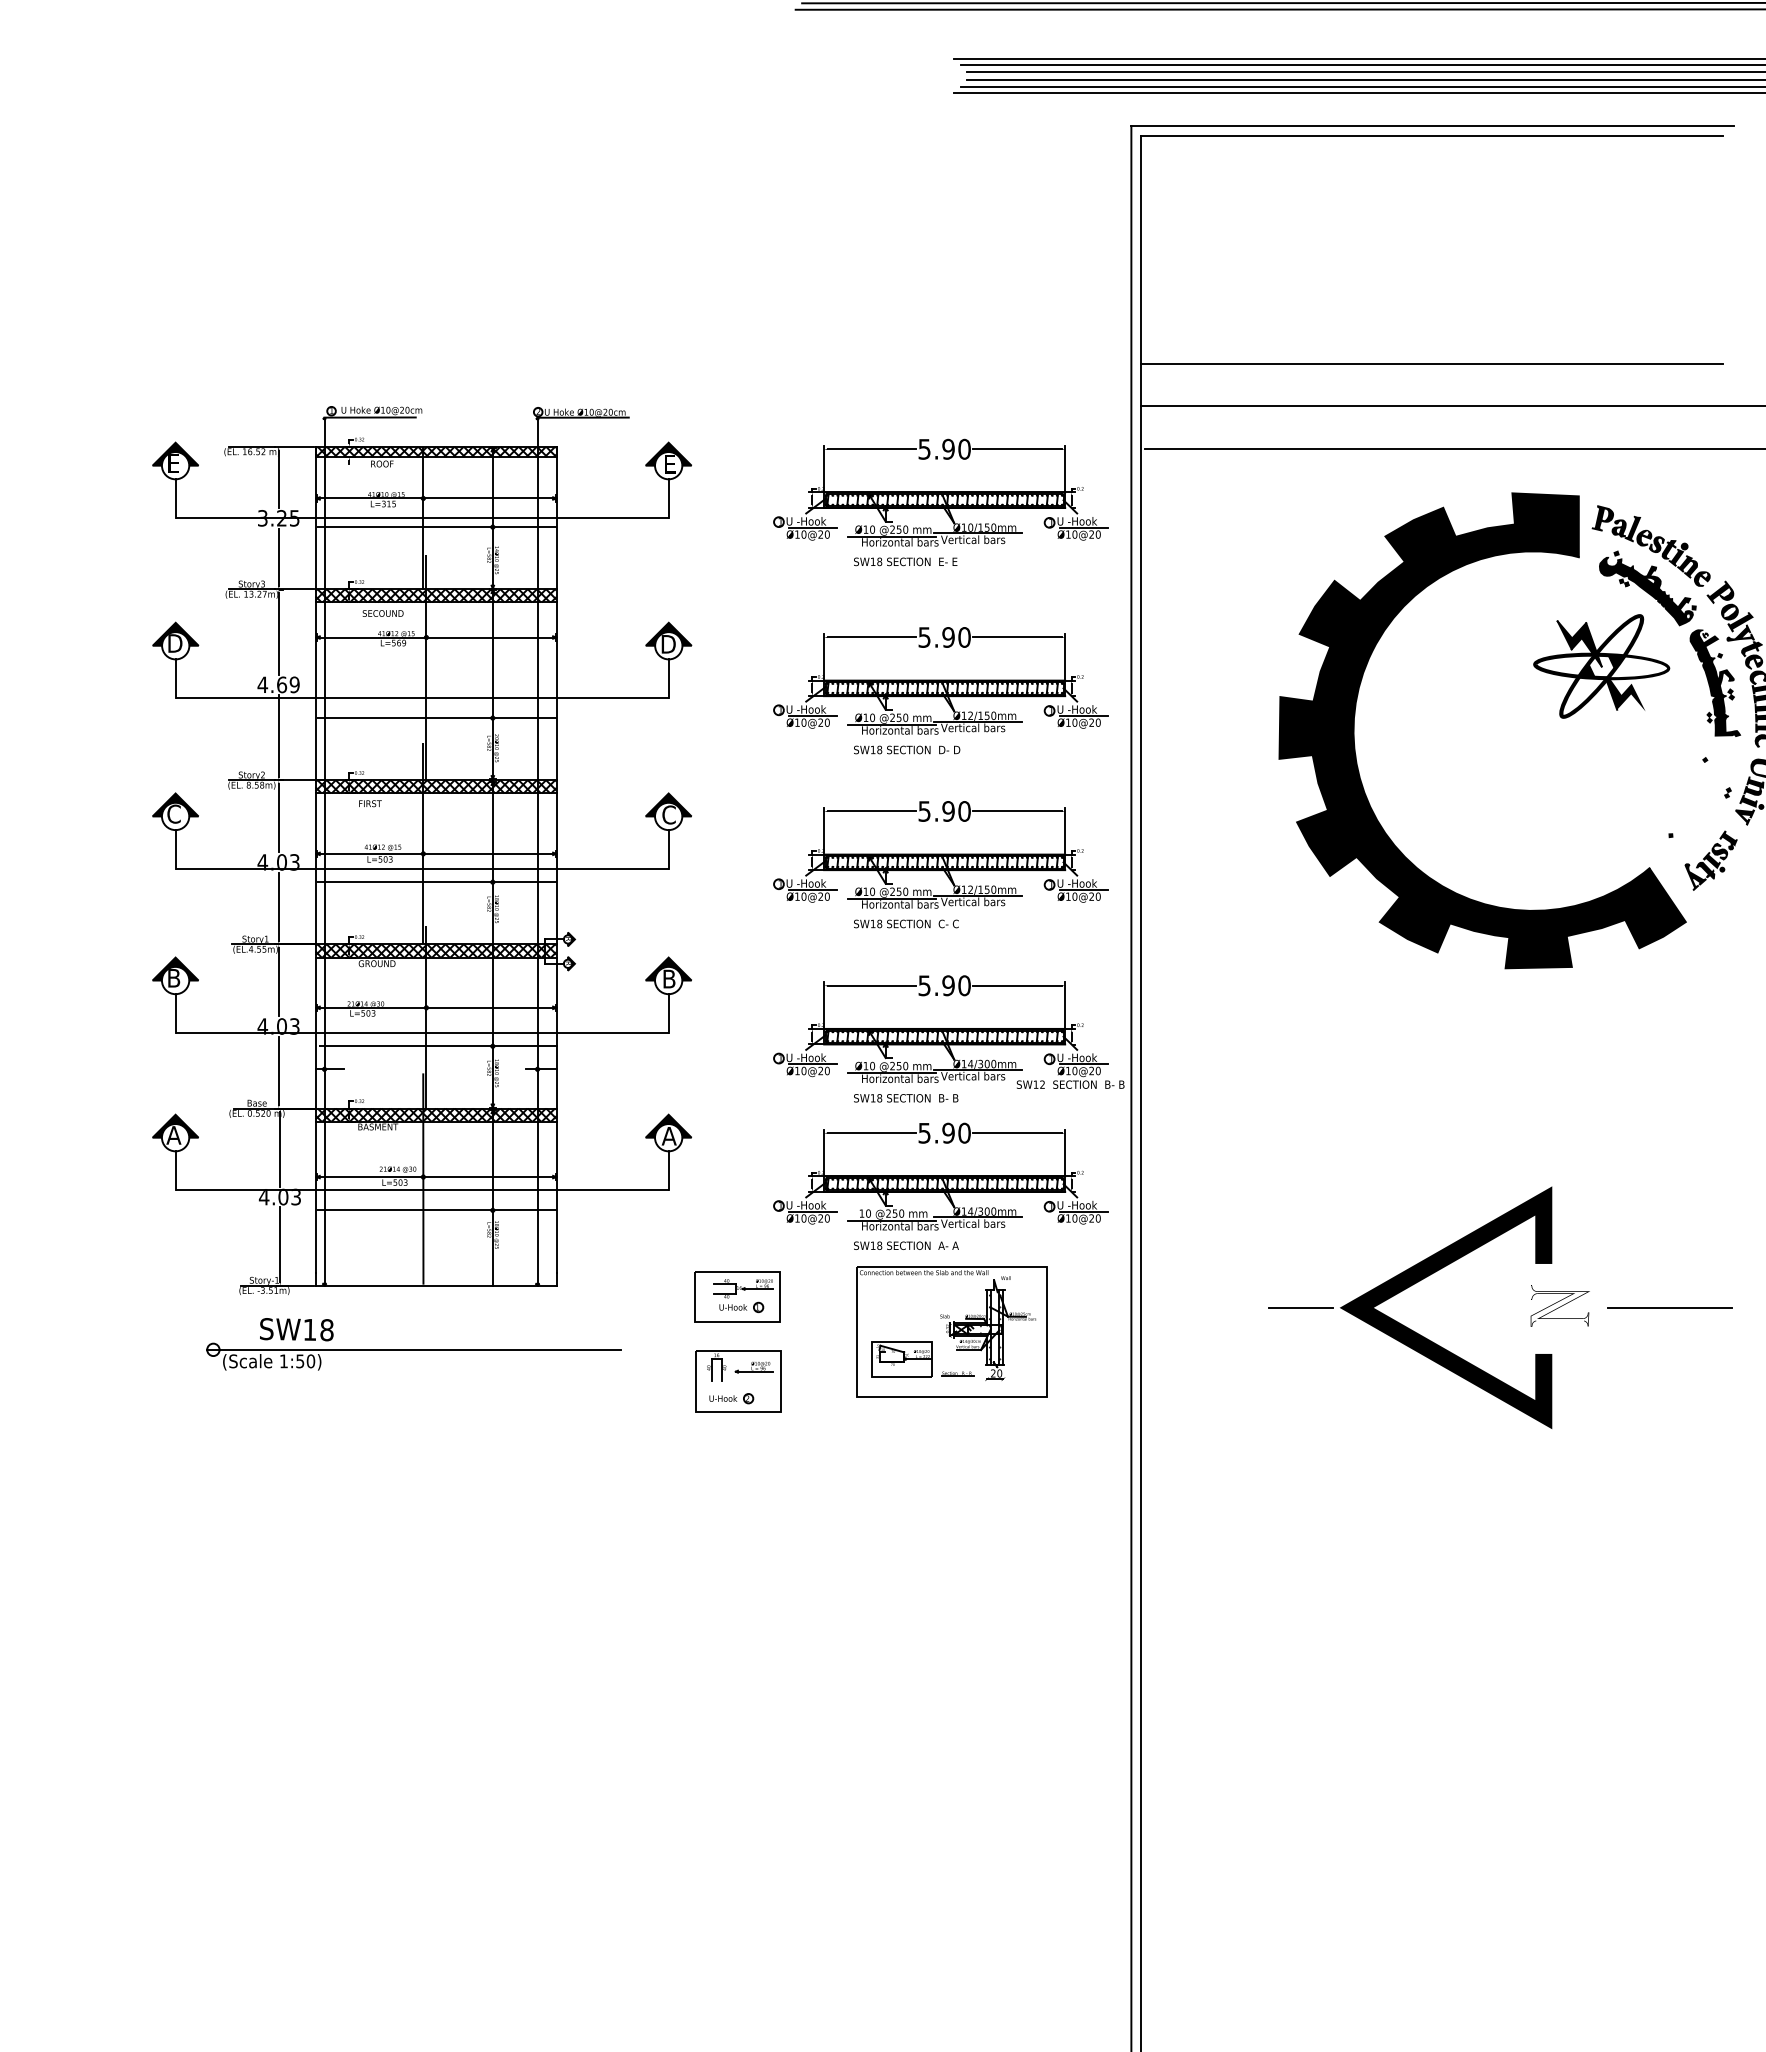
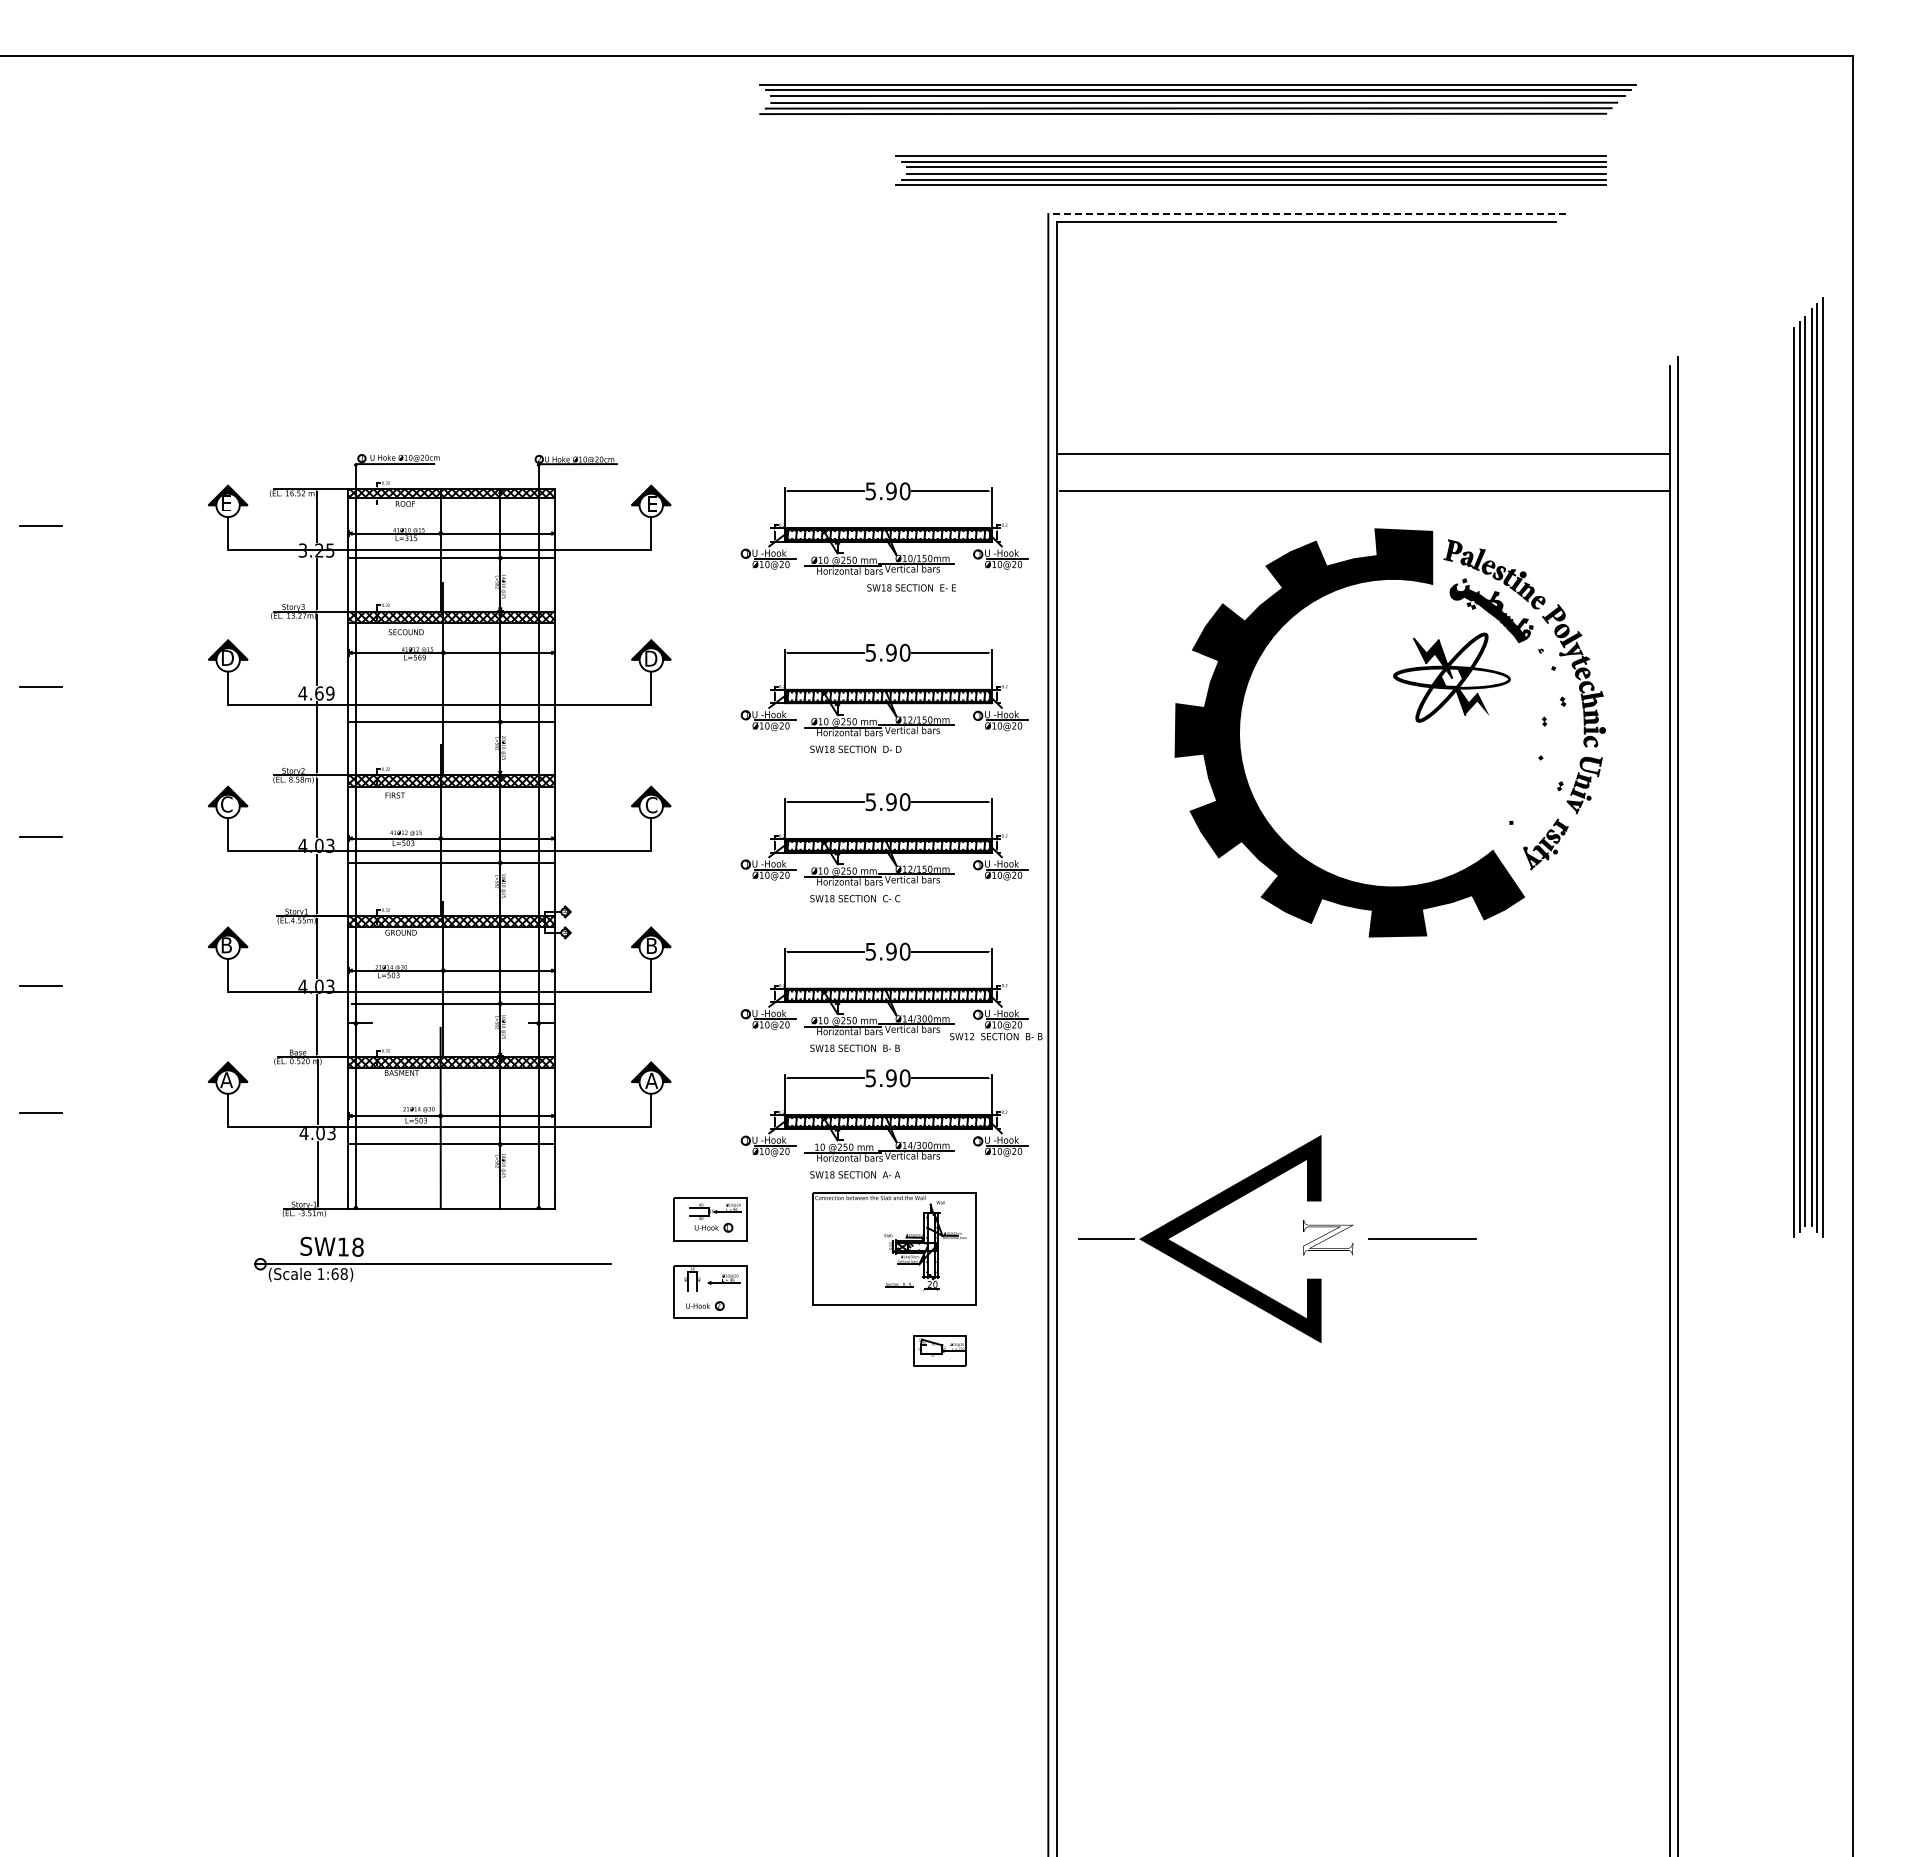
line: (1433, 125) -> (1307, 213), solid -> dashed
line: (1432, 363) -> (1306, 417), removed
text: (905, 561) -> (911, 587), moved
fill: (1715, 682) -> (1549, 691), removed
part: (1531, 1315) -> (1303, 1245), moved
part: (900, 1358) -> (939, 1350), moved
text: (305, 1360) -> (339, 1273), 1:50) -> 1:68)

